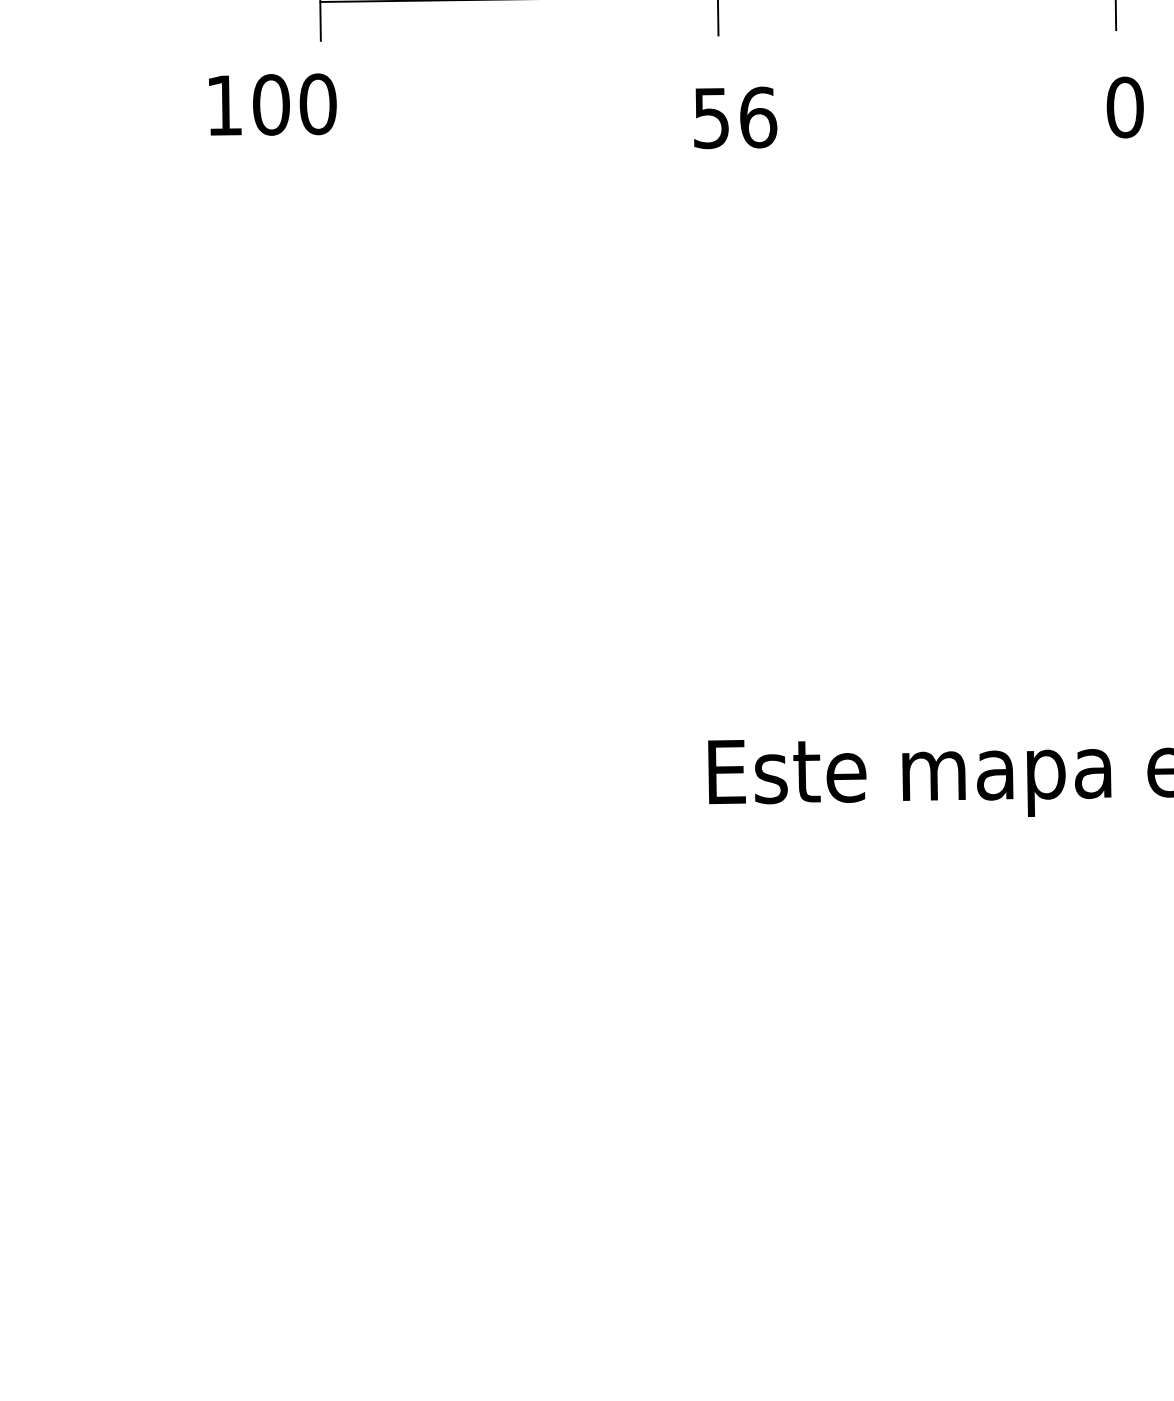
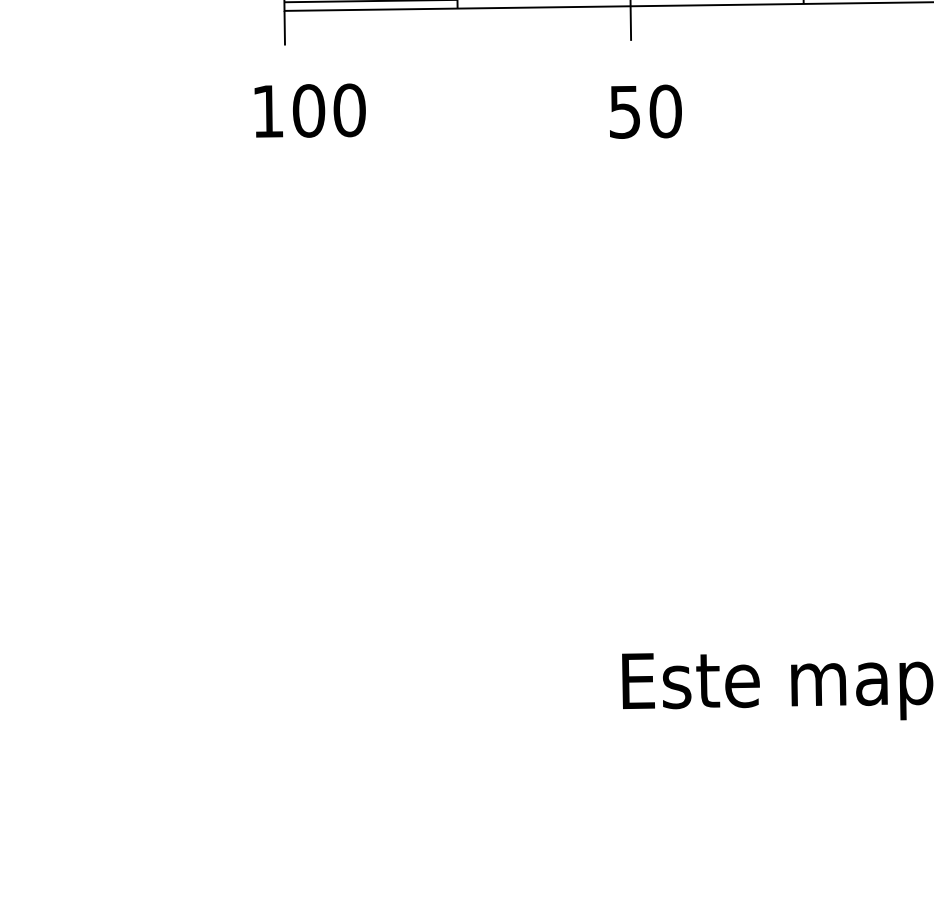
text: (272, 104) -> (309, 110), moved
text: (758, 117) -> (665, 111), 56 -> 50

